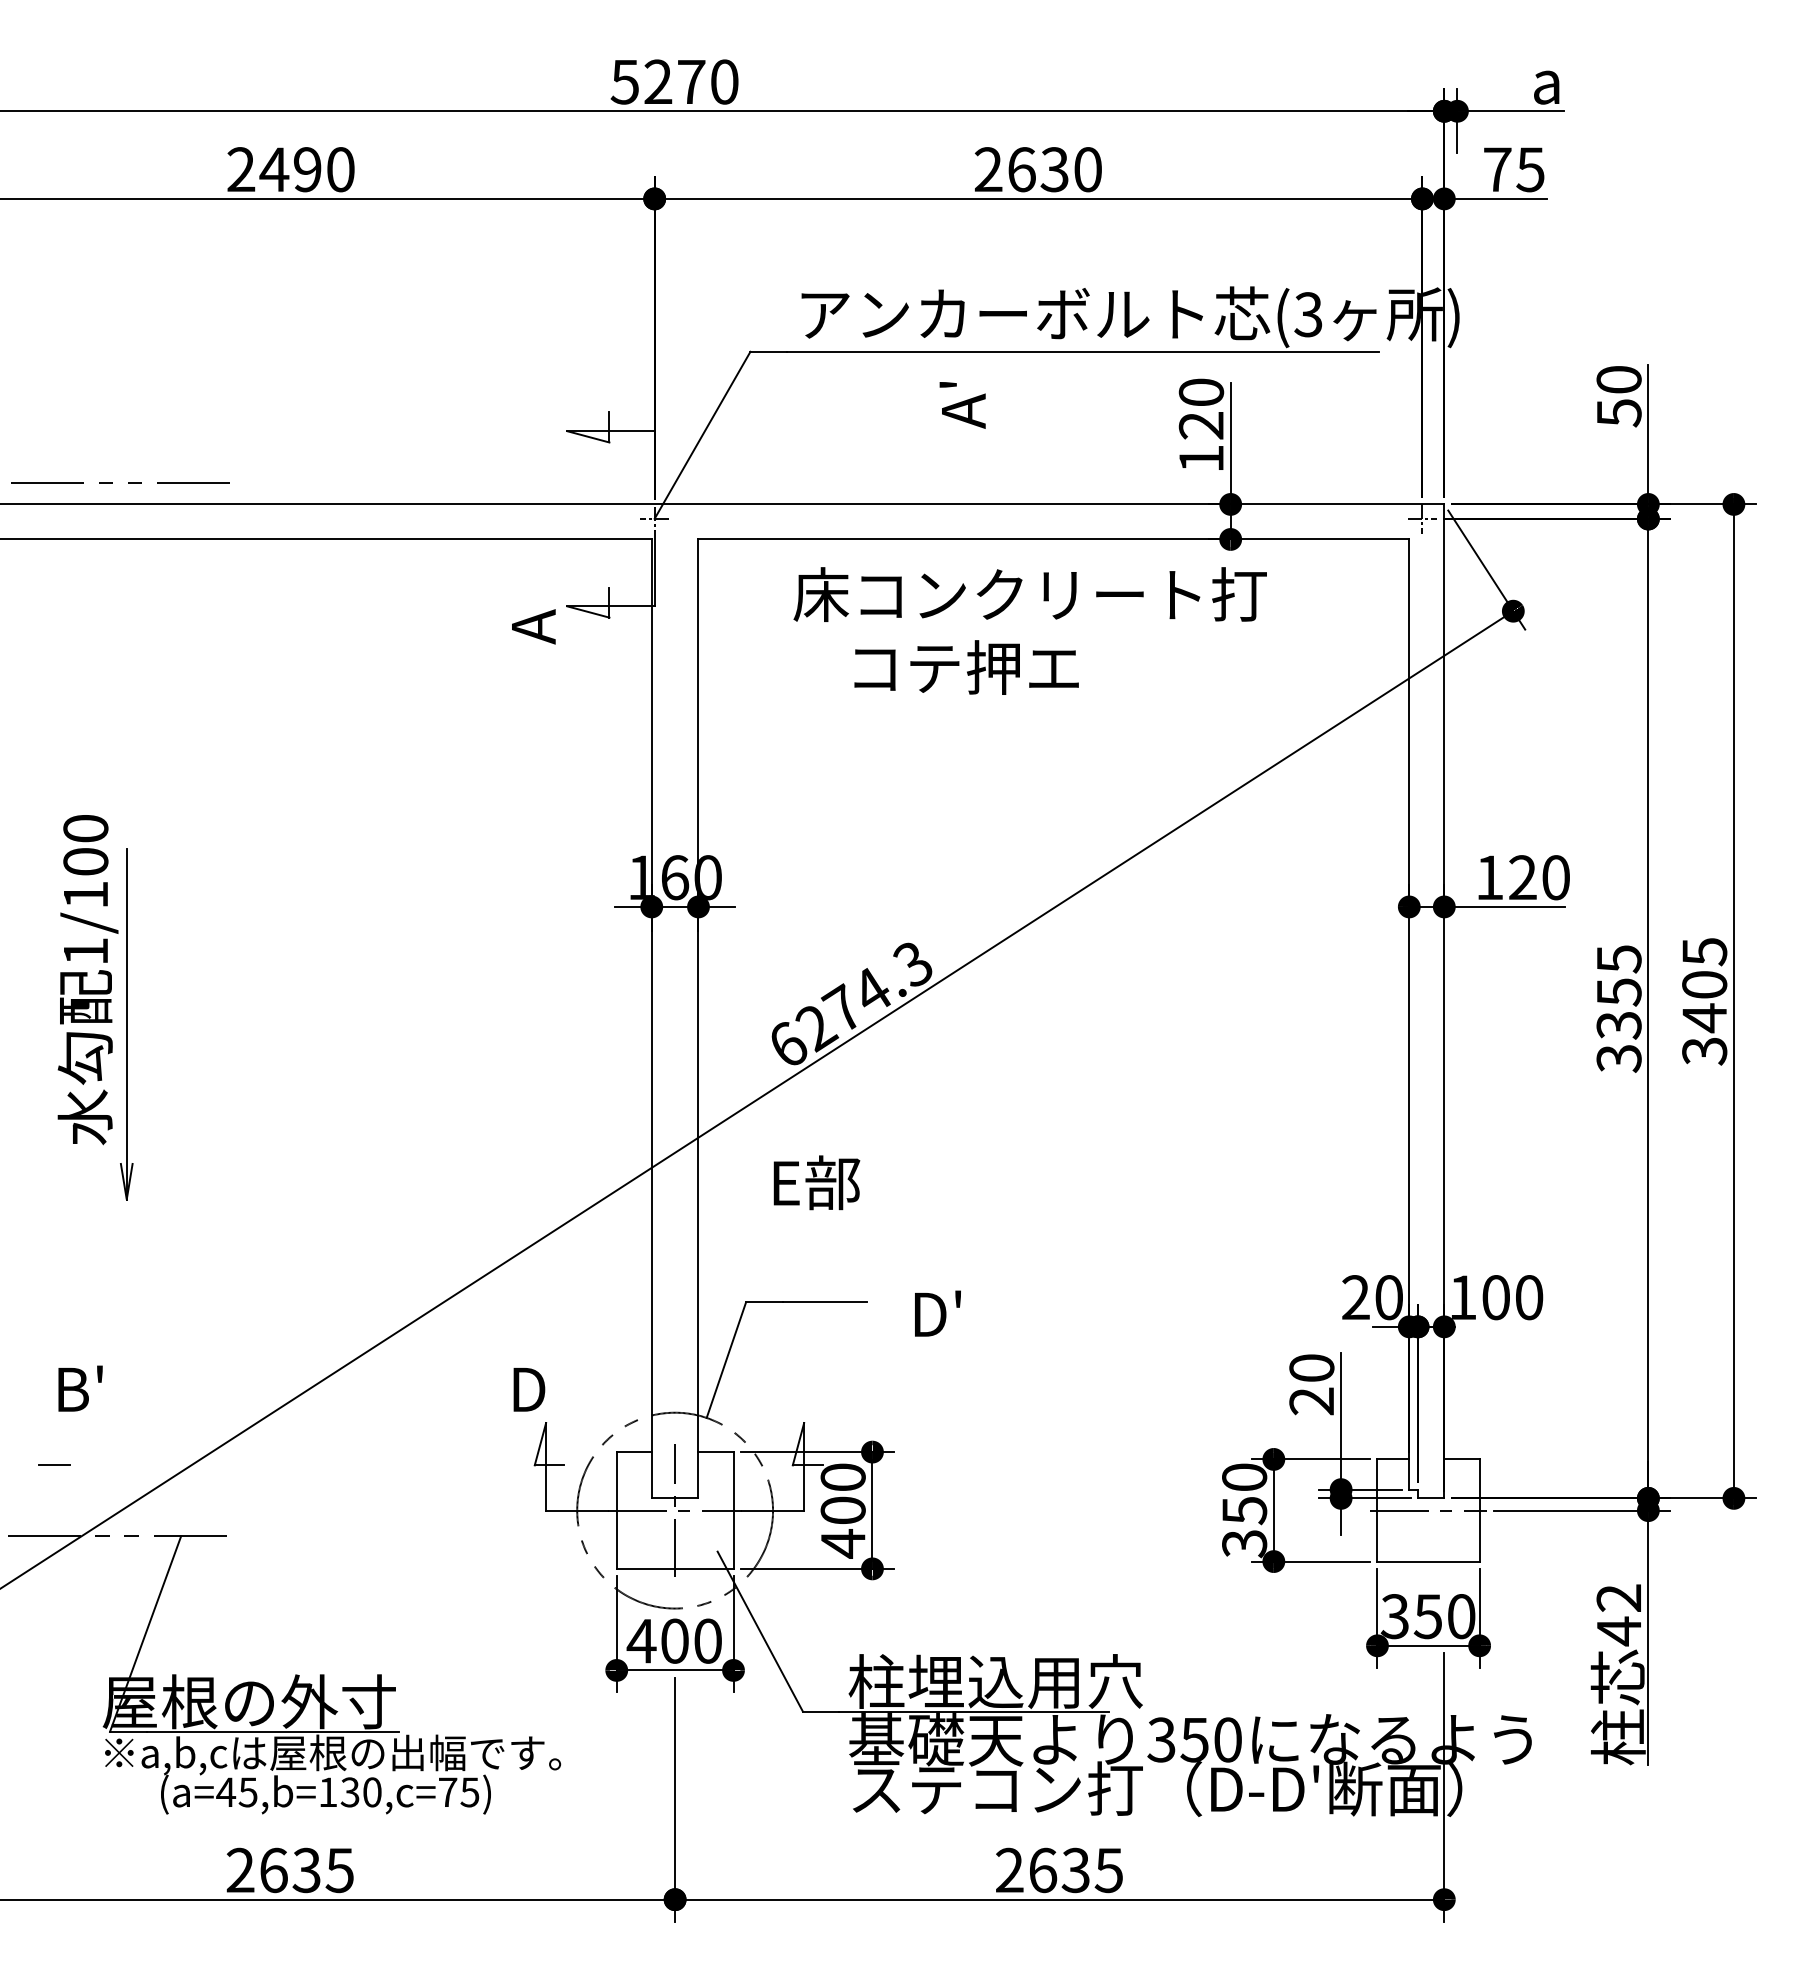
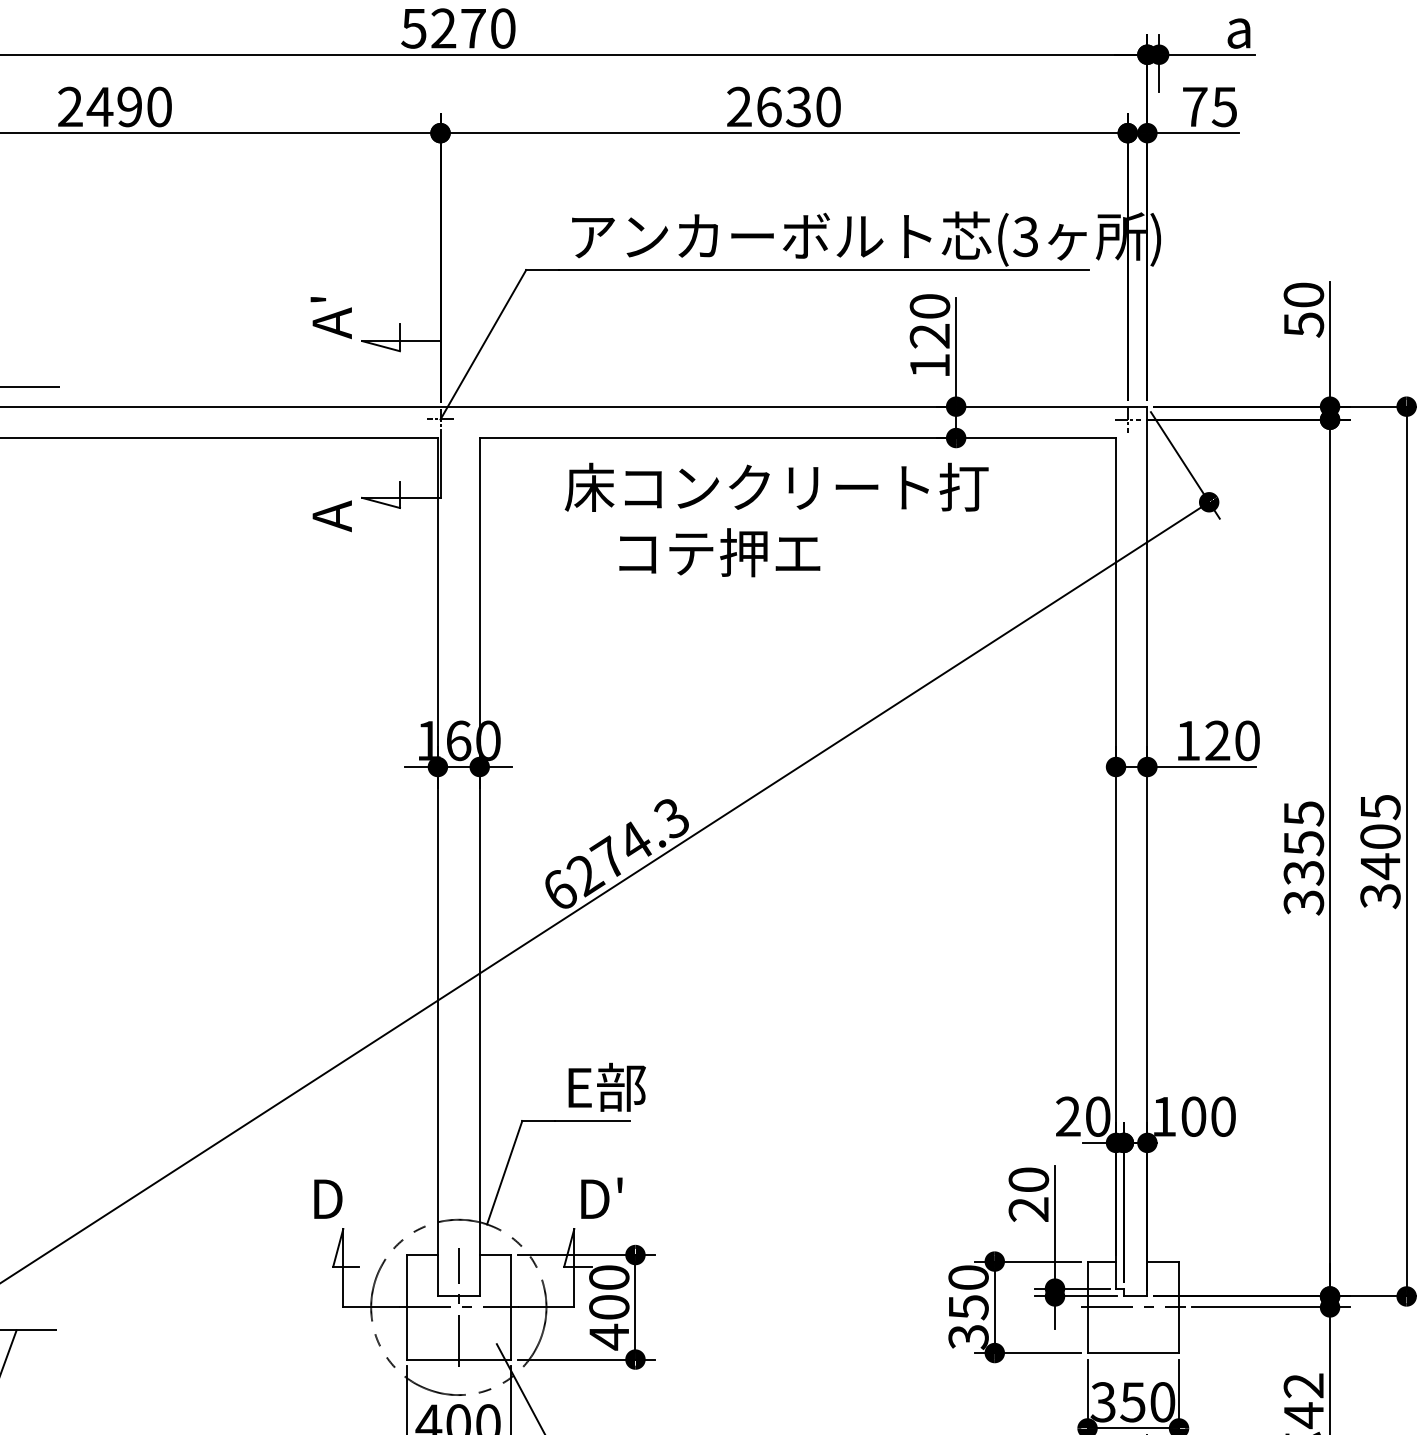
text: (962, 405) -> (331, 318), moved
text: (816, 1182) -> (606, 1087), moved
text: (937, 1313) -> (601, 1198), moved

